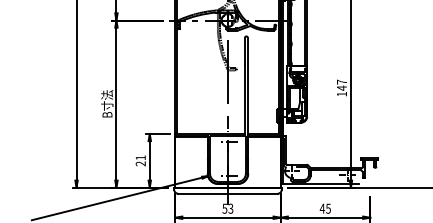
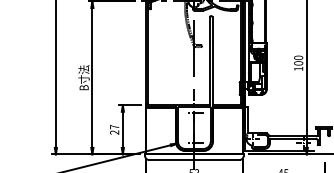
text: (341, 84) -> (298, 60), 147 -> 100
text: (140, 157) -> (114, 126), 21 -> 27

